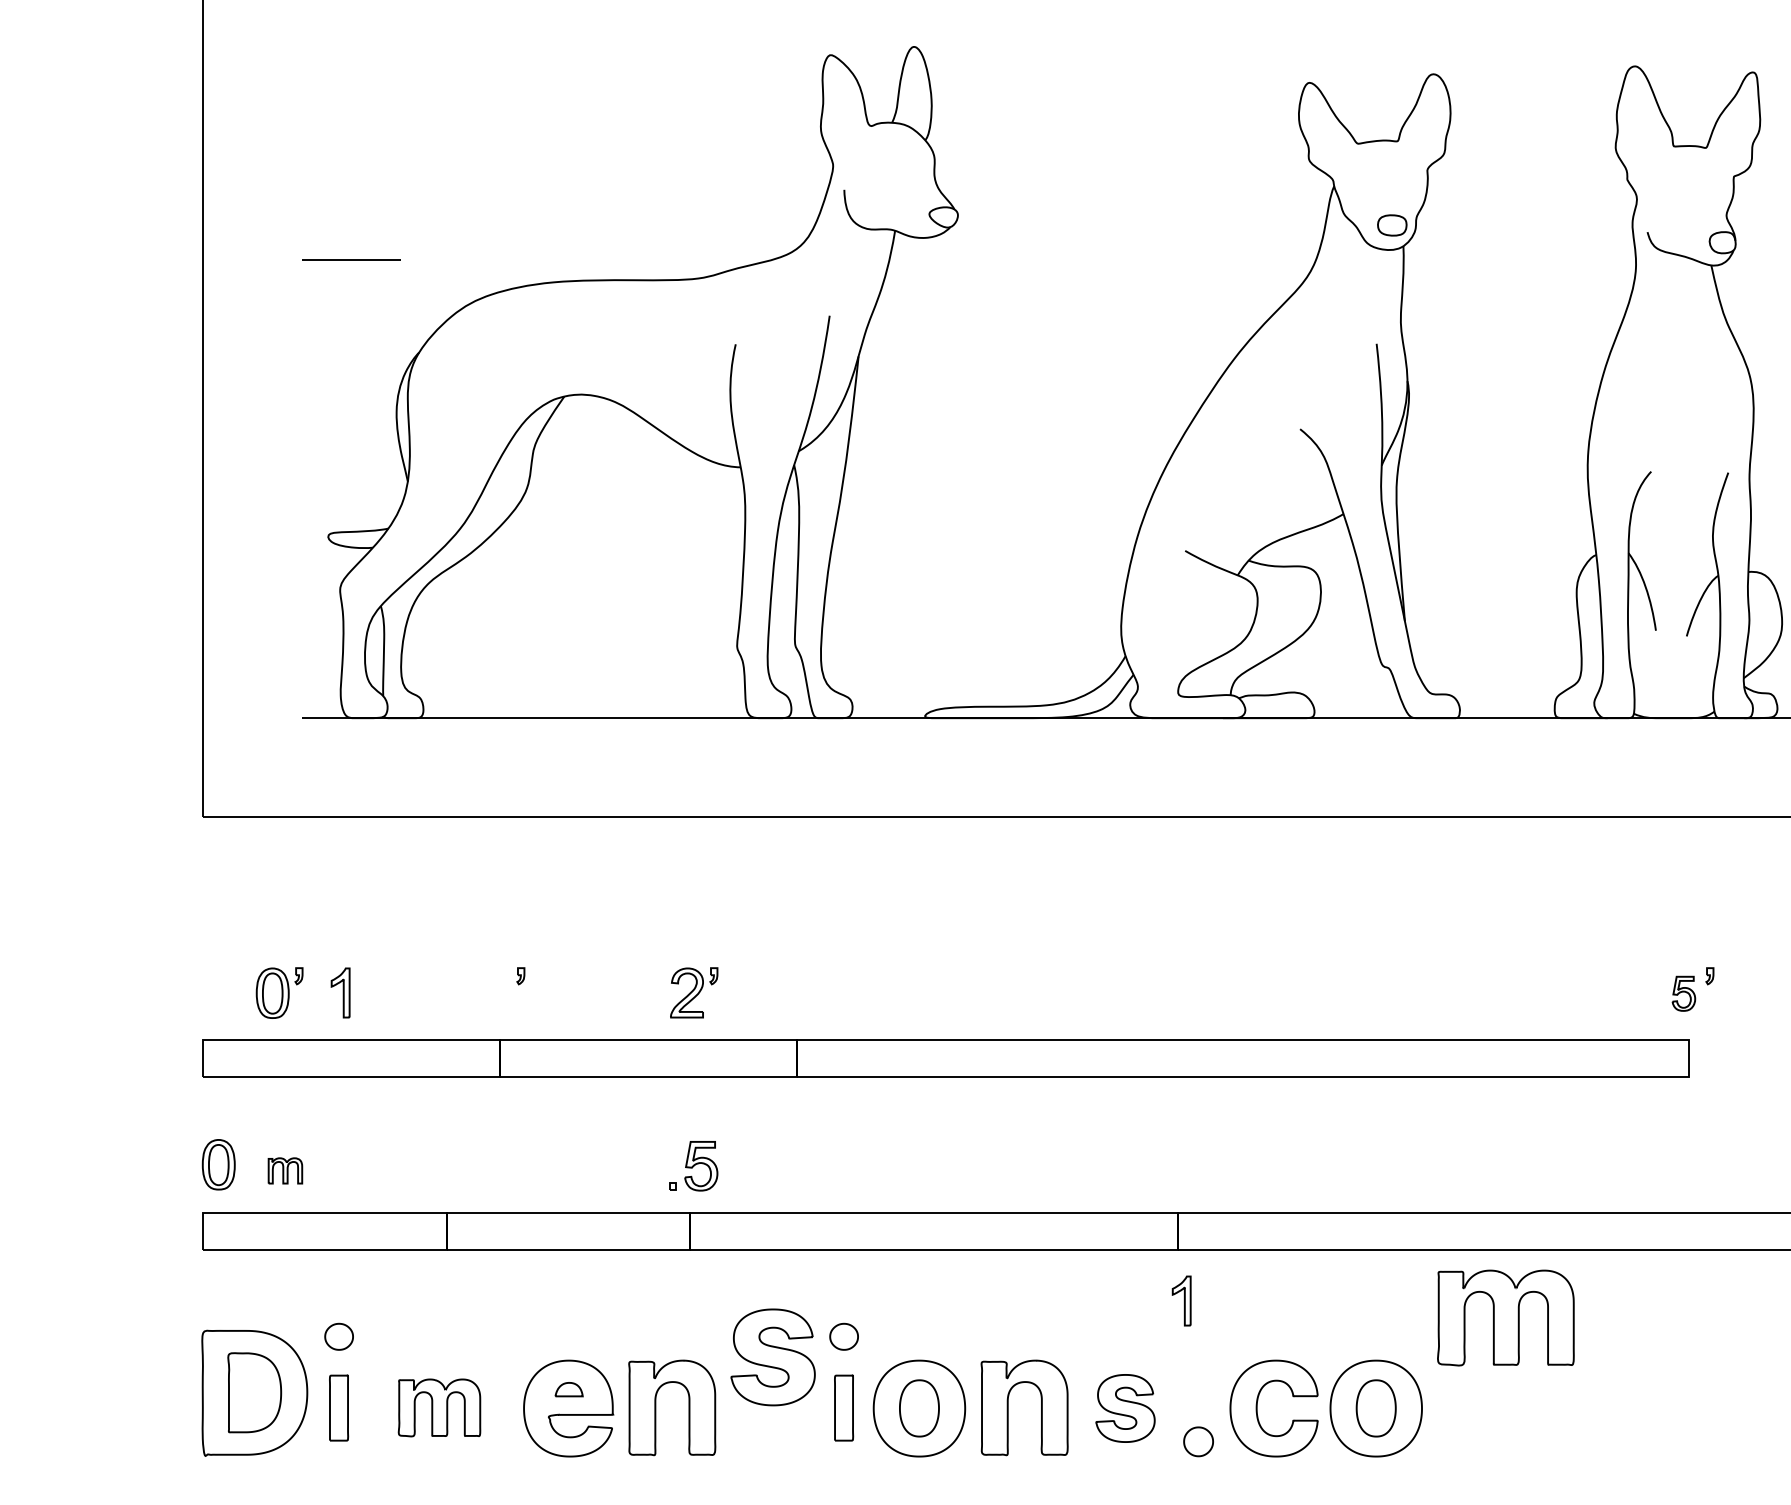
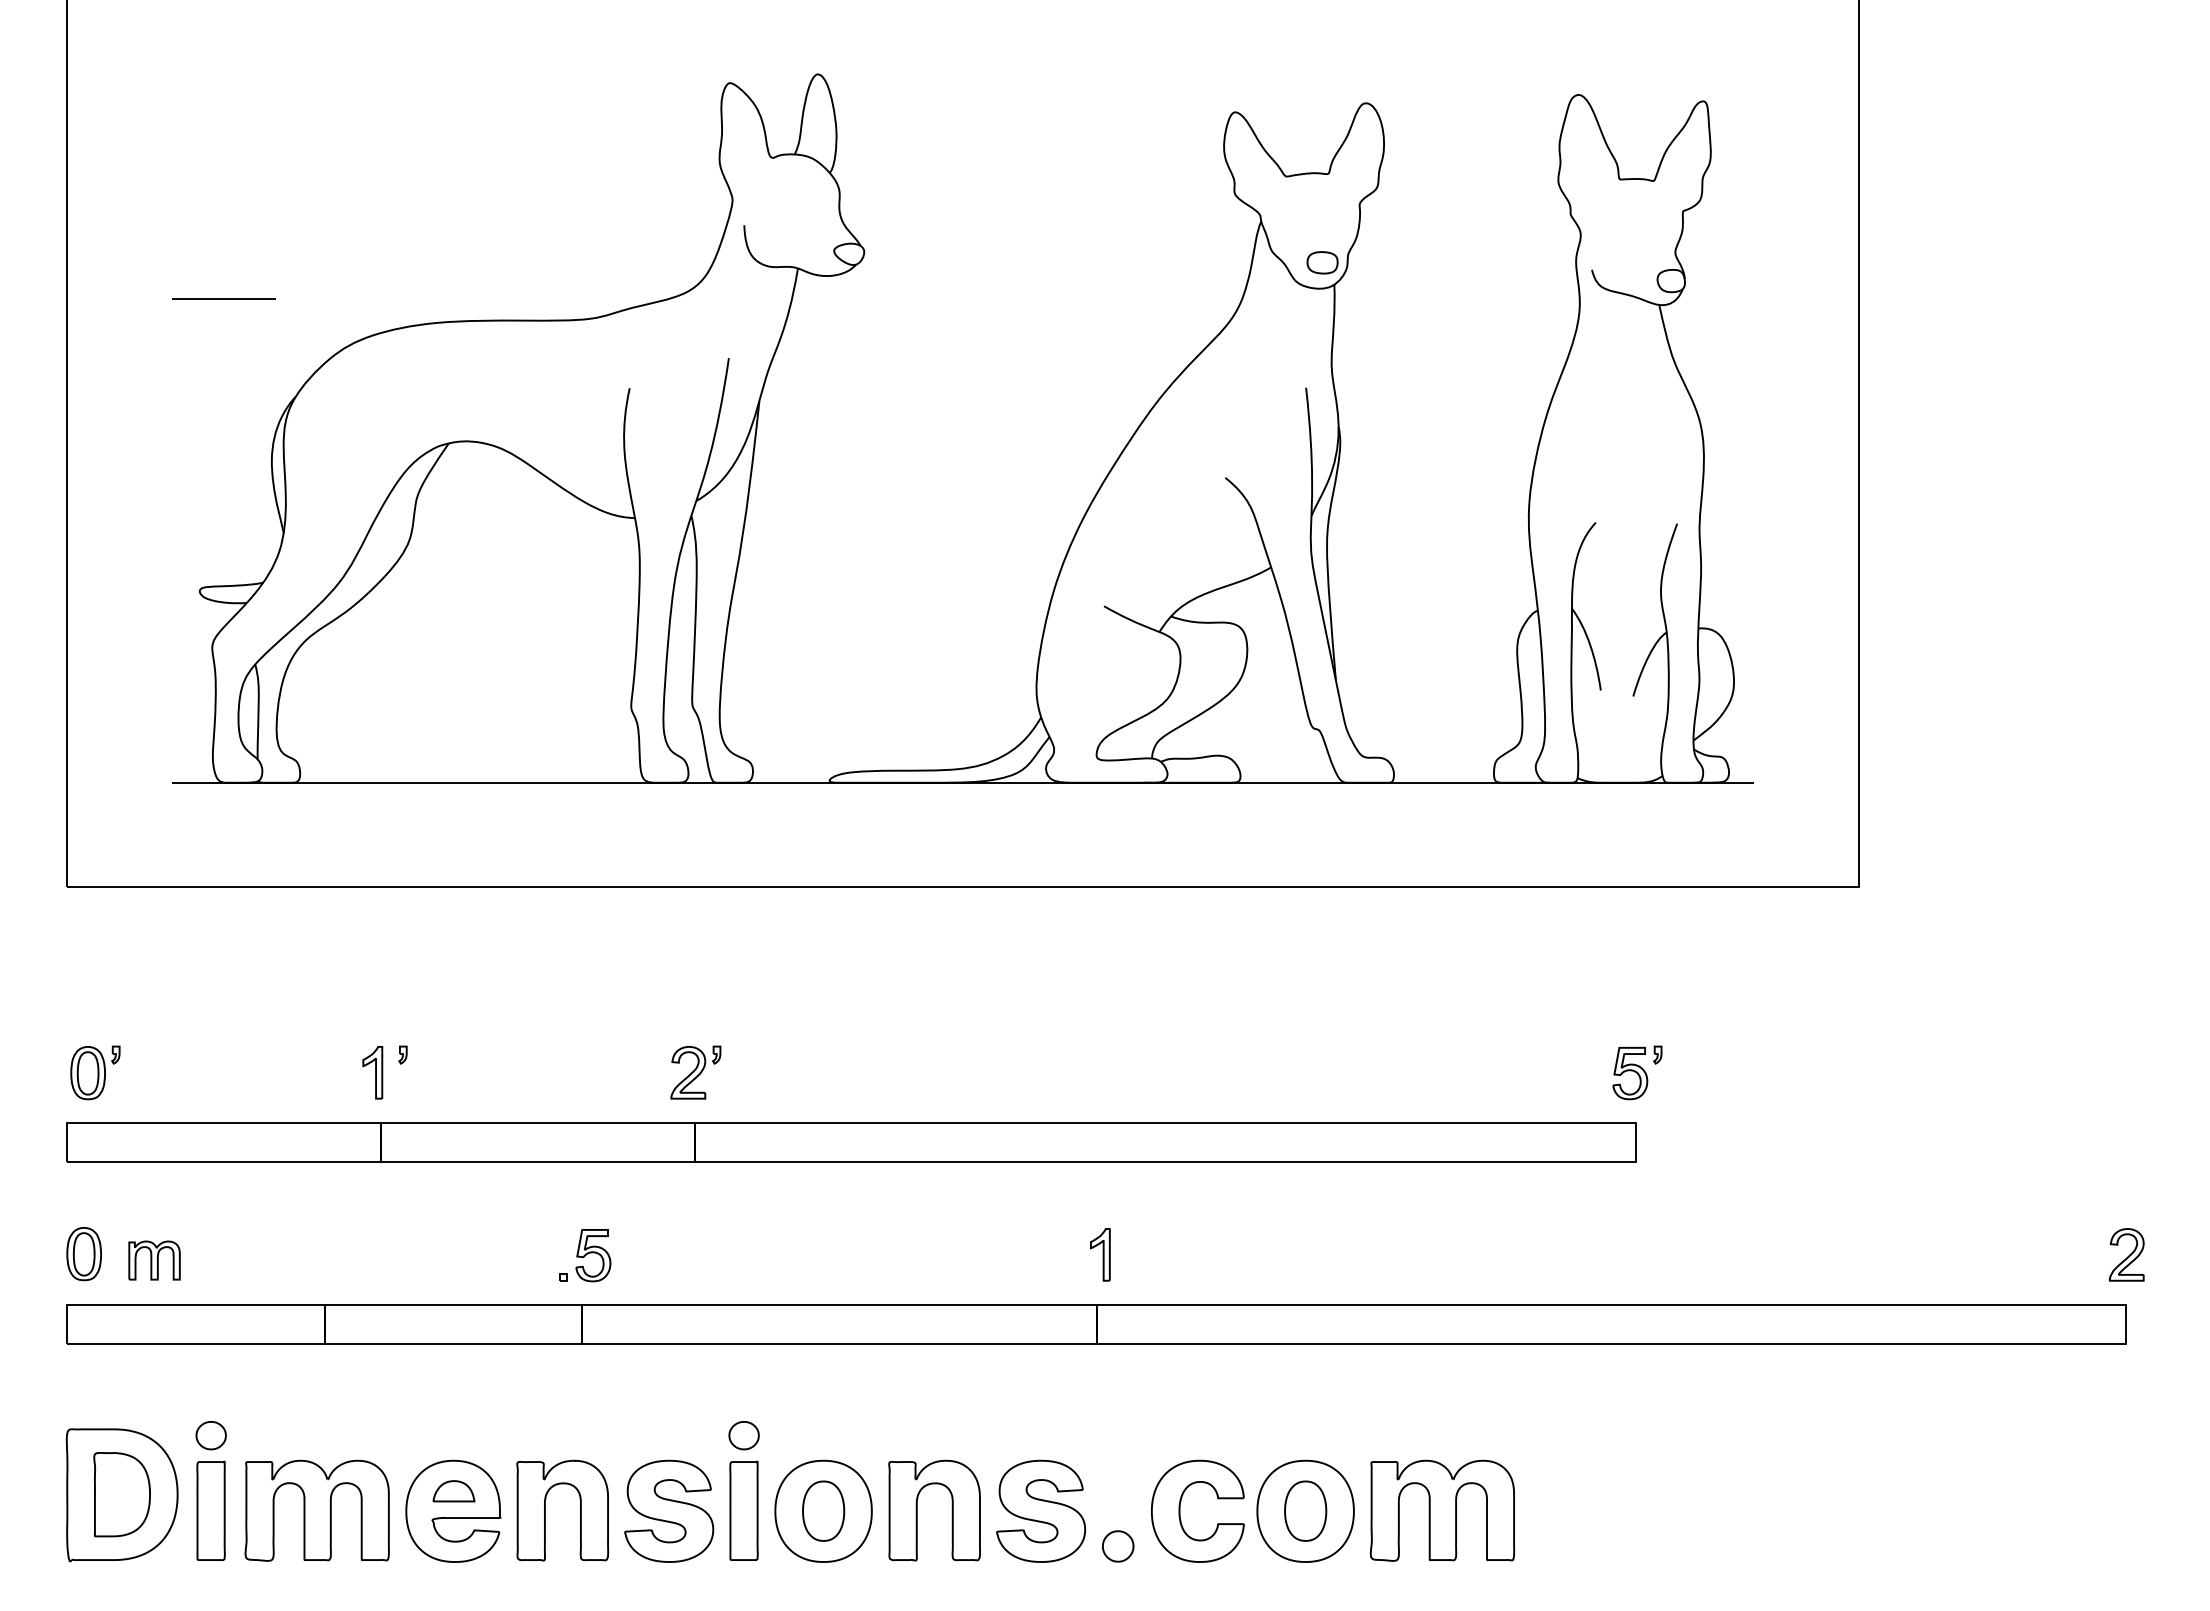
part: (279, 992) -> (95, 1072), moved
part: (340, 992) -> (372, 1072), moved
part: (693, 992) -> (695, 1072), moved
part: (1684, 993) -> (1630, 1073), size x1.43
part: (285, 1170) -> (154, 1260), size x1.43
part: (1181, 1300) -> (1100, 1254), moved
part: (1505, 1317) -> (1442, 1510), moved
part: (773, 1356) -> (669, 1510), moved
part: (568, 1389) -> (453, 1491), size x1.43
part: (338, 1407) -> (210, 1510), size x1.43
part: (438, 1407) -> (316, 1510), size x1.67
part: (843, 1407) -> (743, 1510), size x1.43
part: (1124, 1407) -> (1040, 1510), size x1.43

